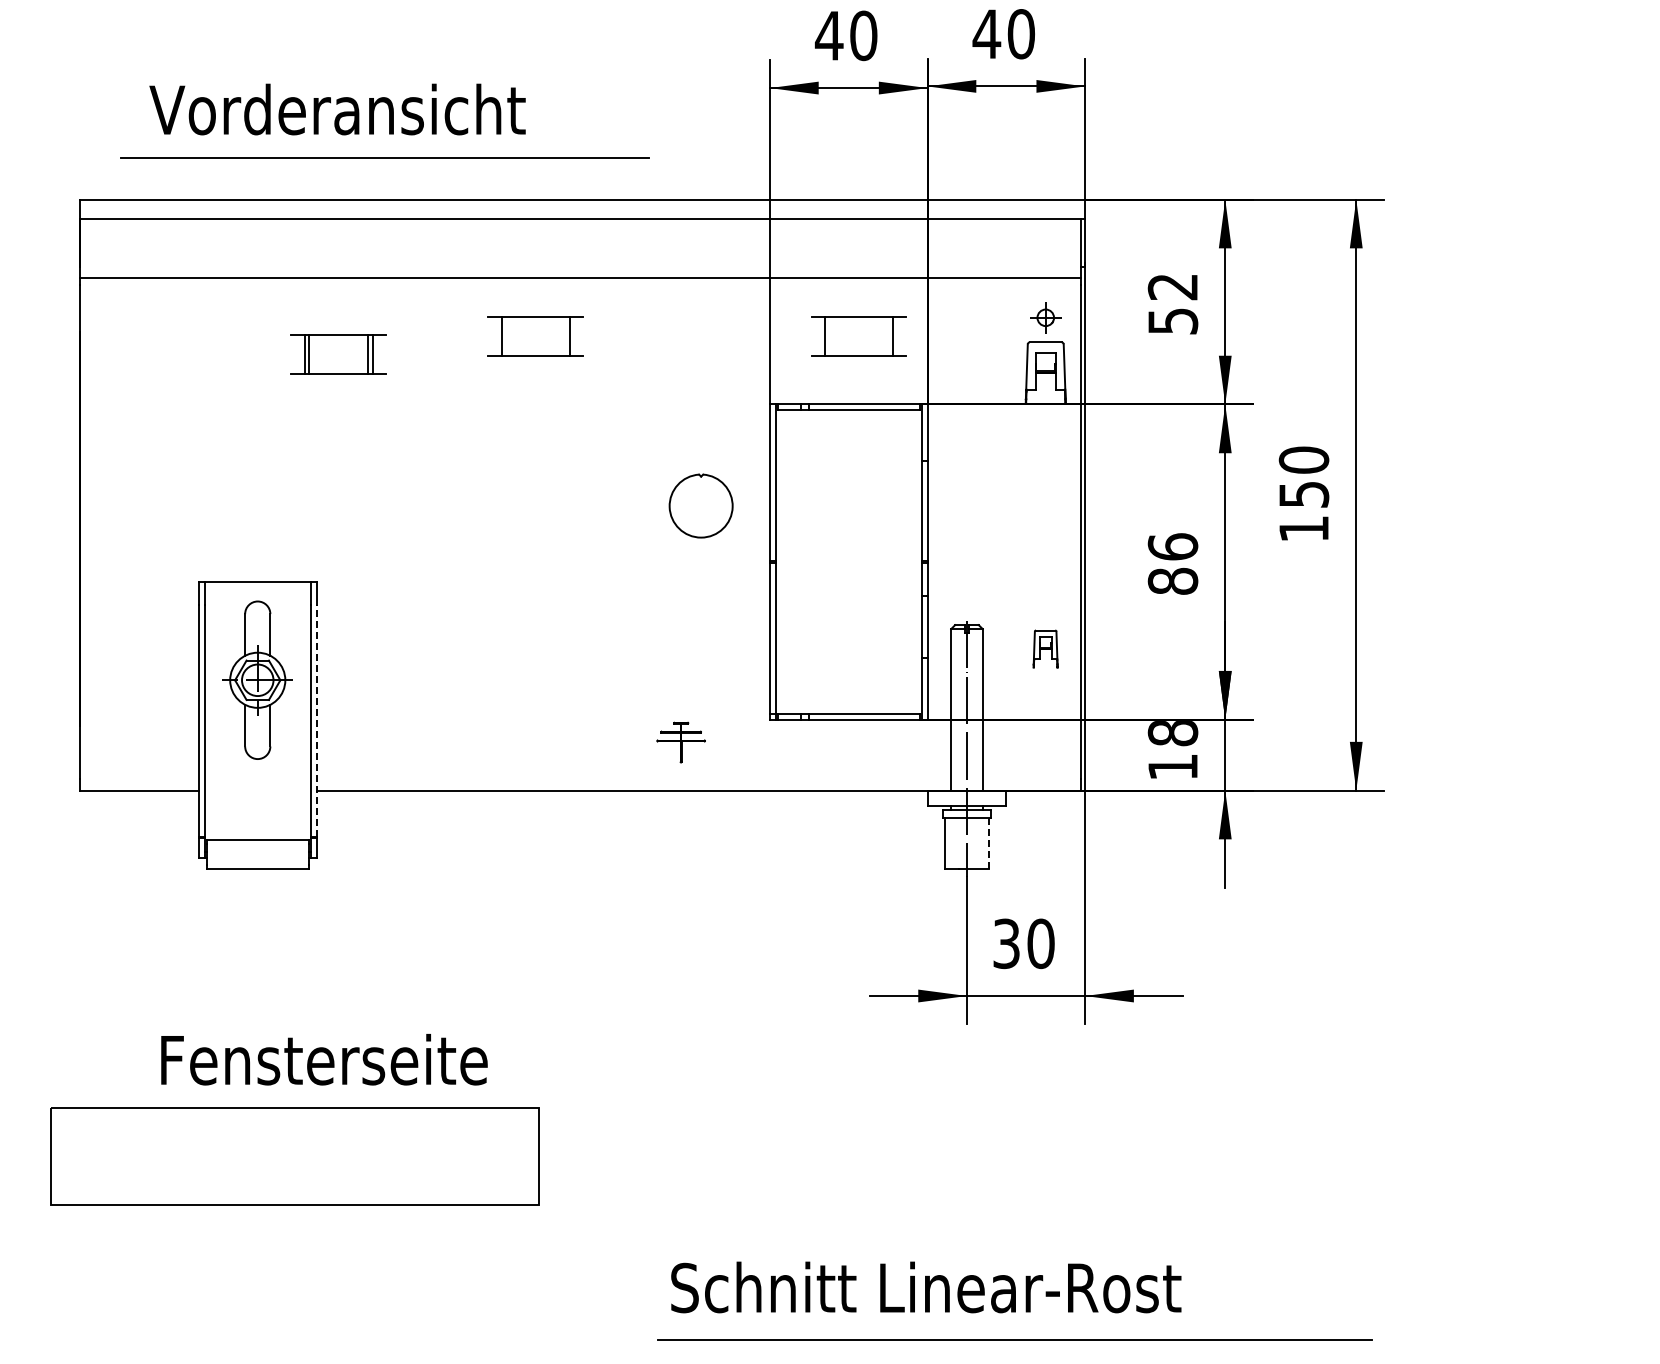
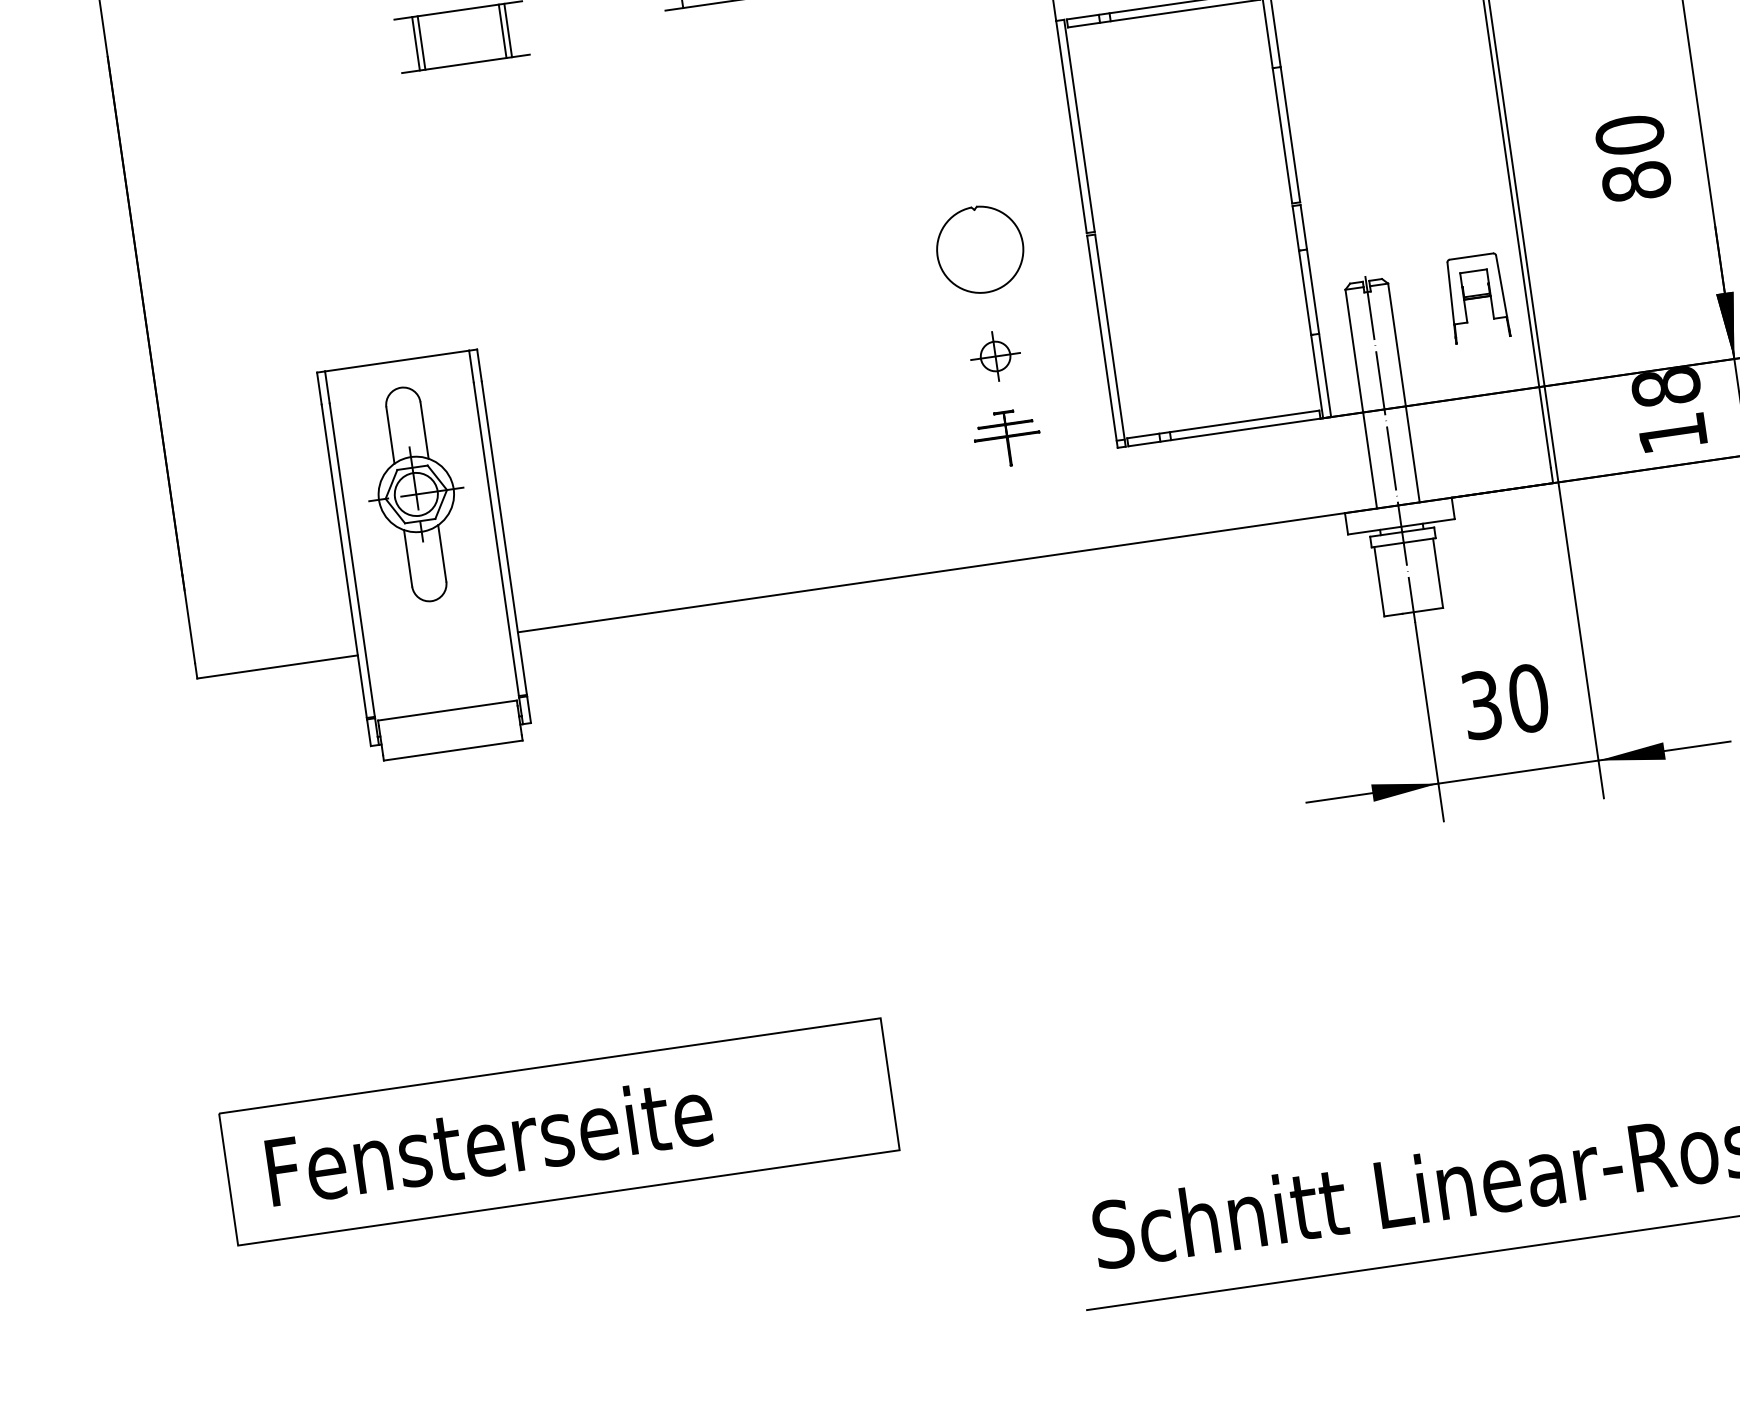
part: (700, 505) -> (979, 249), moved
text: (1172, 546) -> (1629, 134), 86 -> 80
part: (690, 640) -> (994, 356), added
part: (1045, 648) -> (1476, 297), size x1.67
line: (316, 721) -> (503, 538), dashed -> solid
part: (680, 742) -> (1006, 438), moved
line: (988, 843) -> (1437, 572), dashed -> solid
text: (324, 1059) -> (489, 1140), moved

